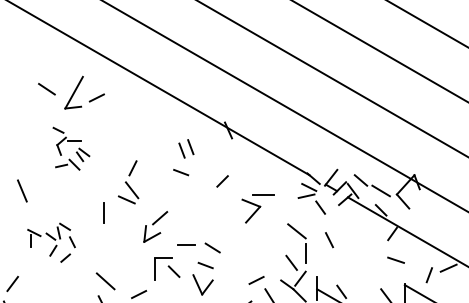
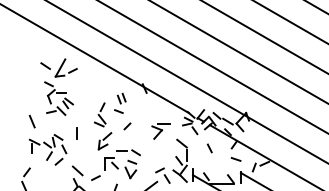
part: (70, 148) -> (58, 98), size x1.43
part: (129, 181) -> (100, 114), moved
line: (222, 181) -> (127, 126), moved
line: (328, 240) -> (209, 148), moved
part: (52, 242) -> (48, 149), size x1.43

